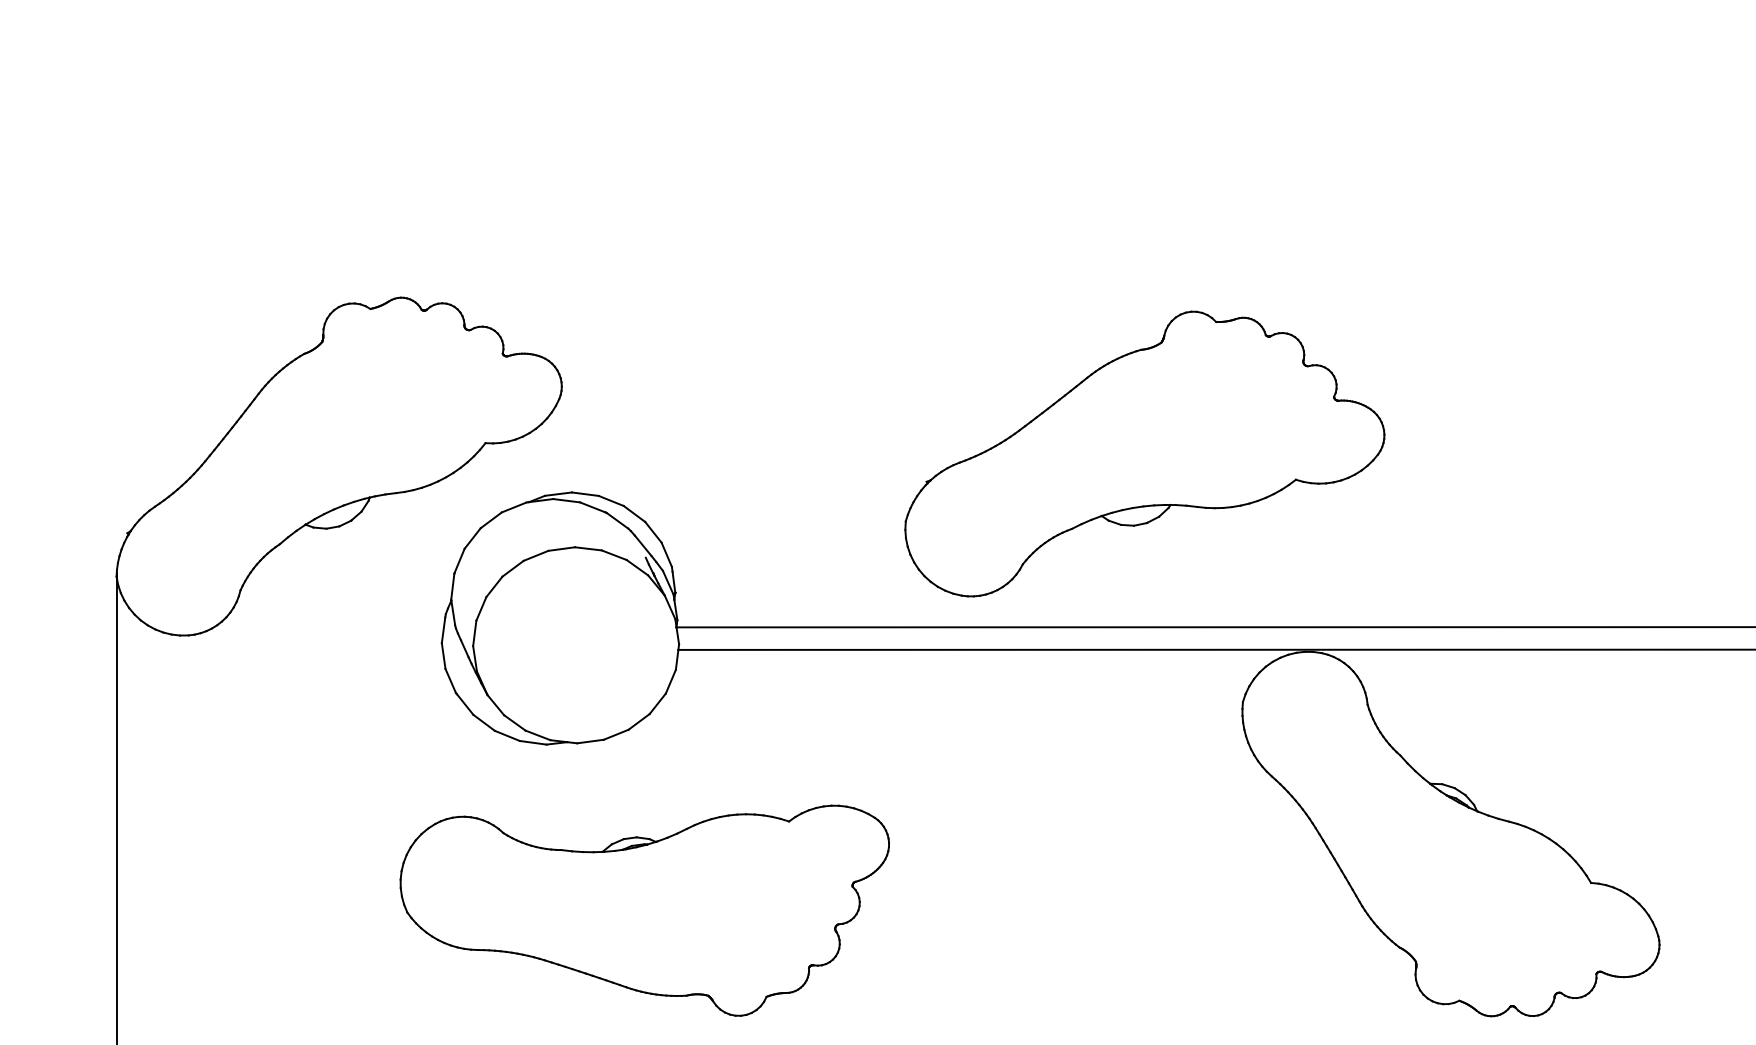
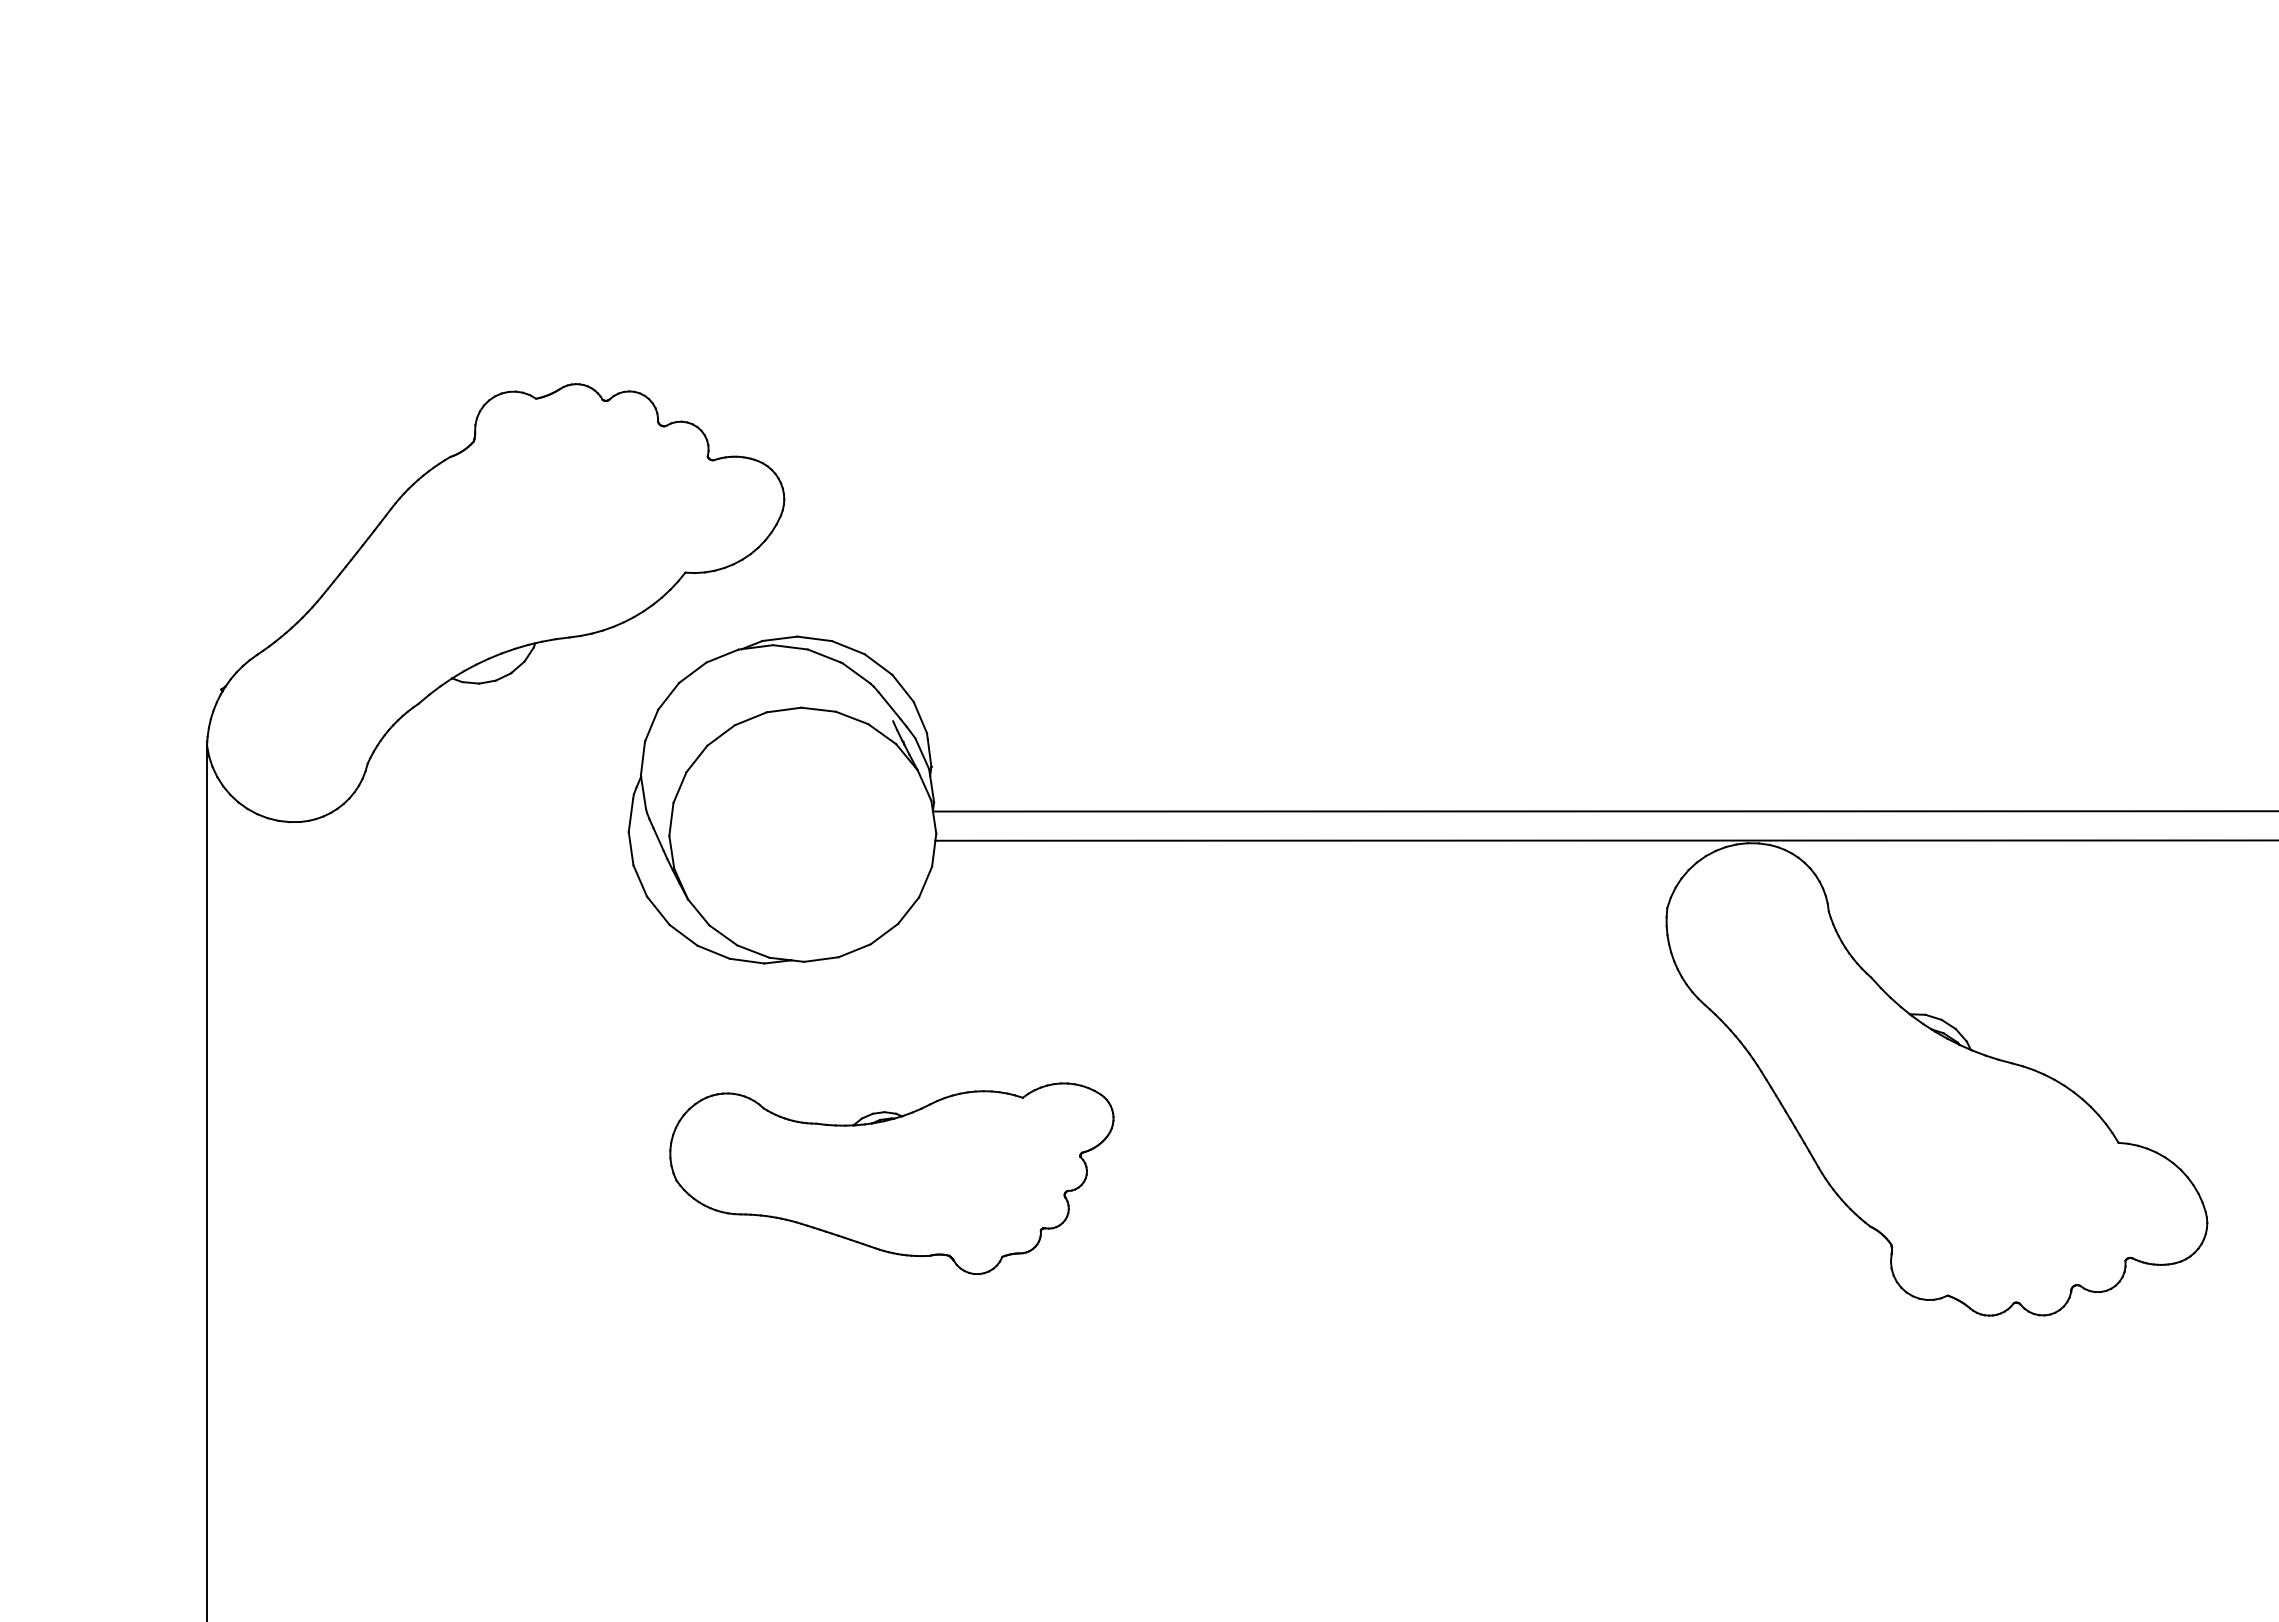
part: (1144, 453) -> (1539, 586), removed
part: (644, 910) -> (891, 1178), size x0.7

